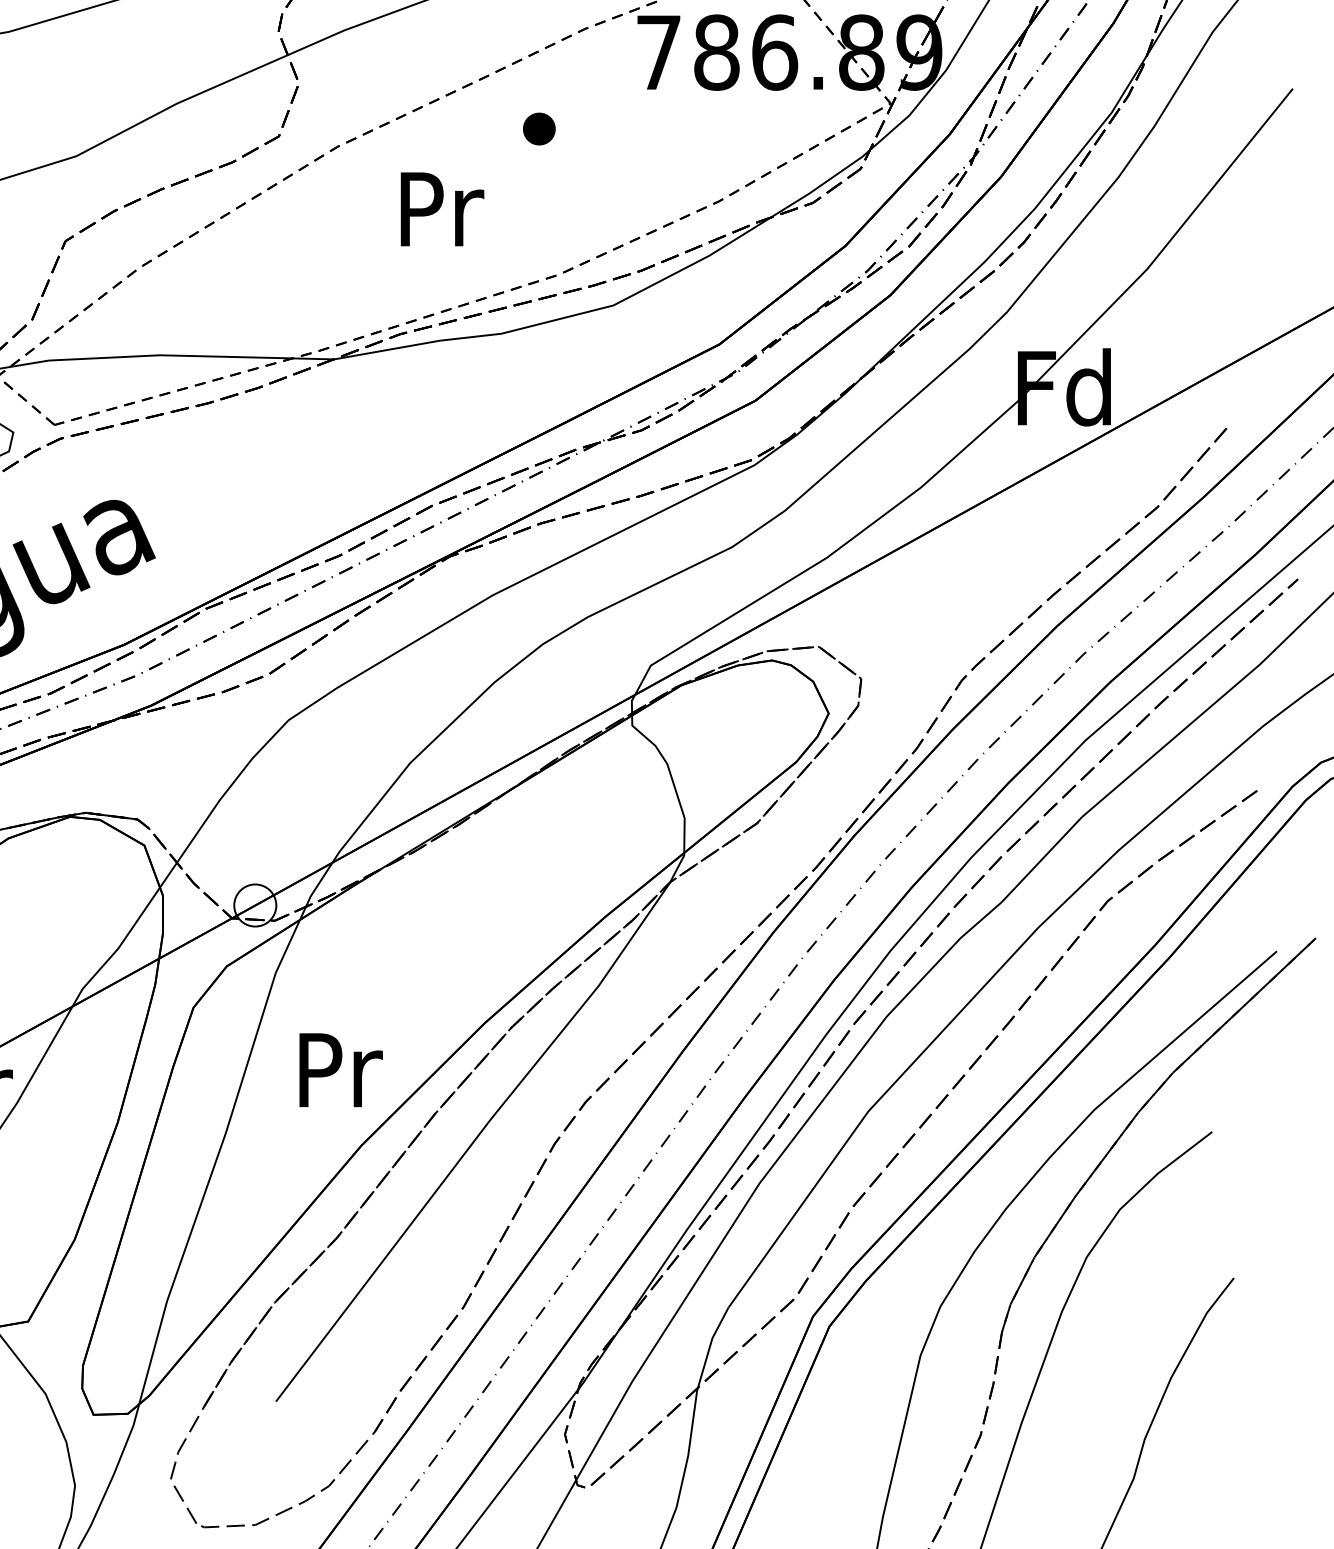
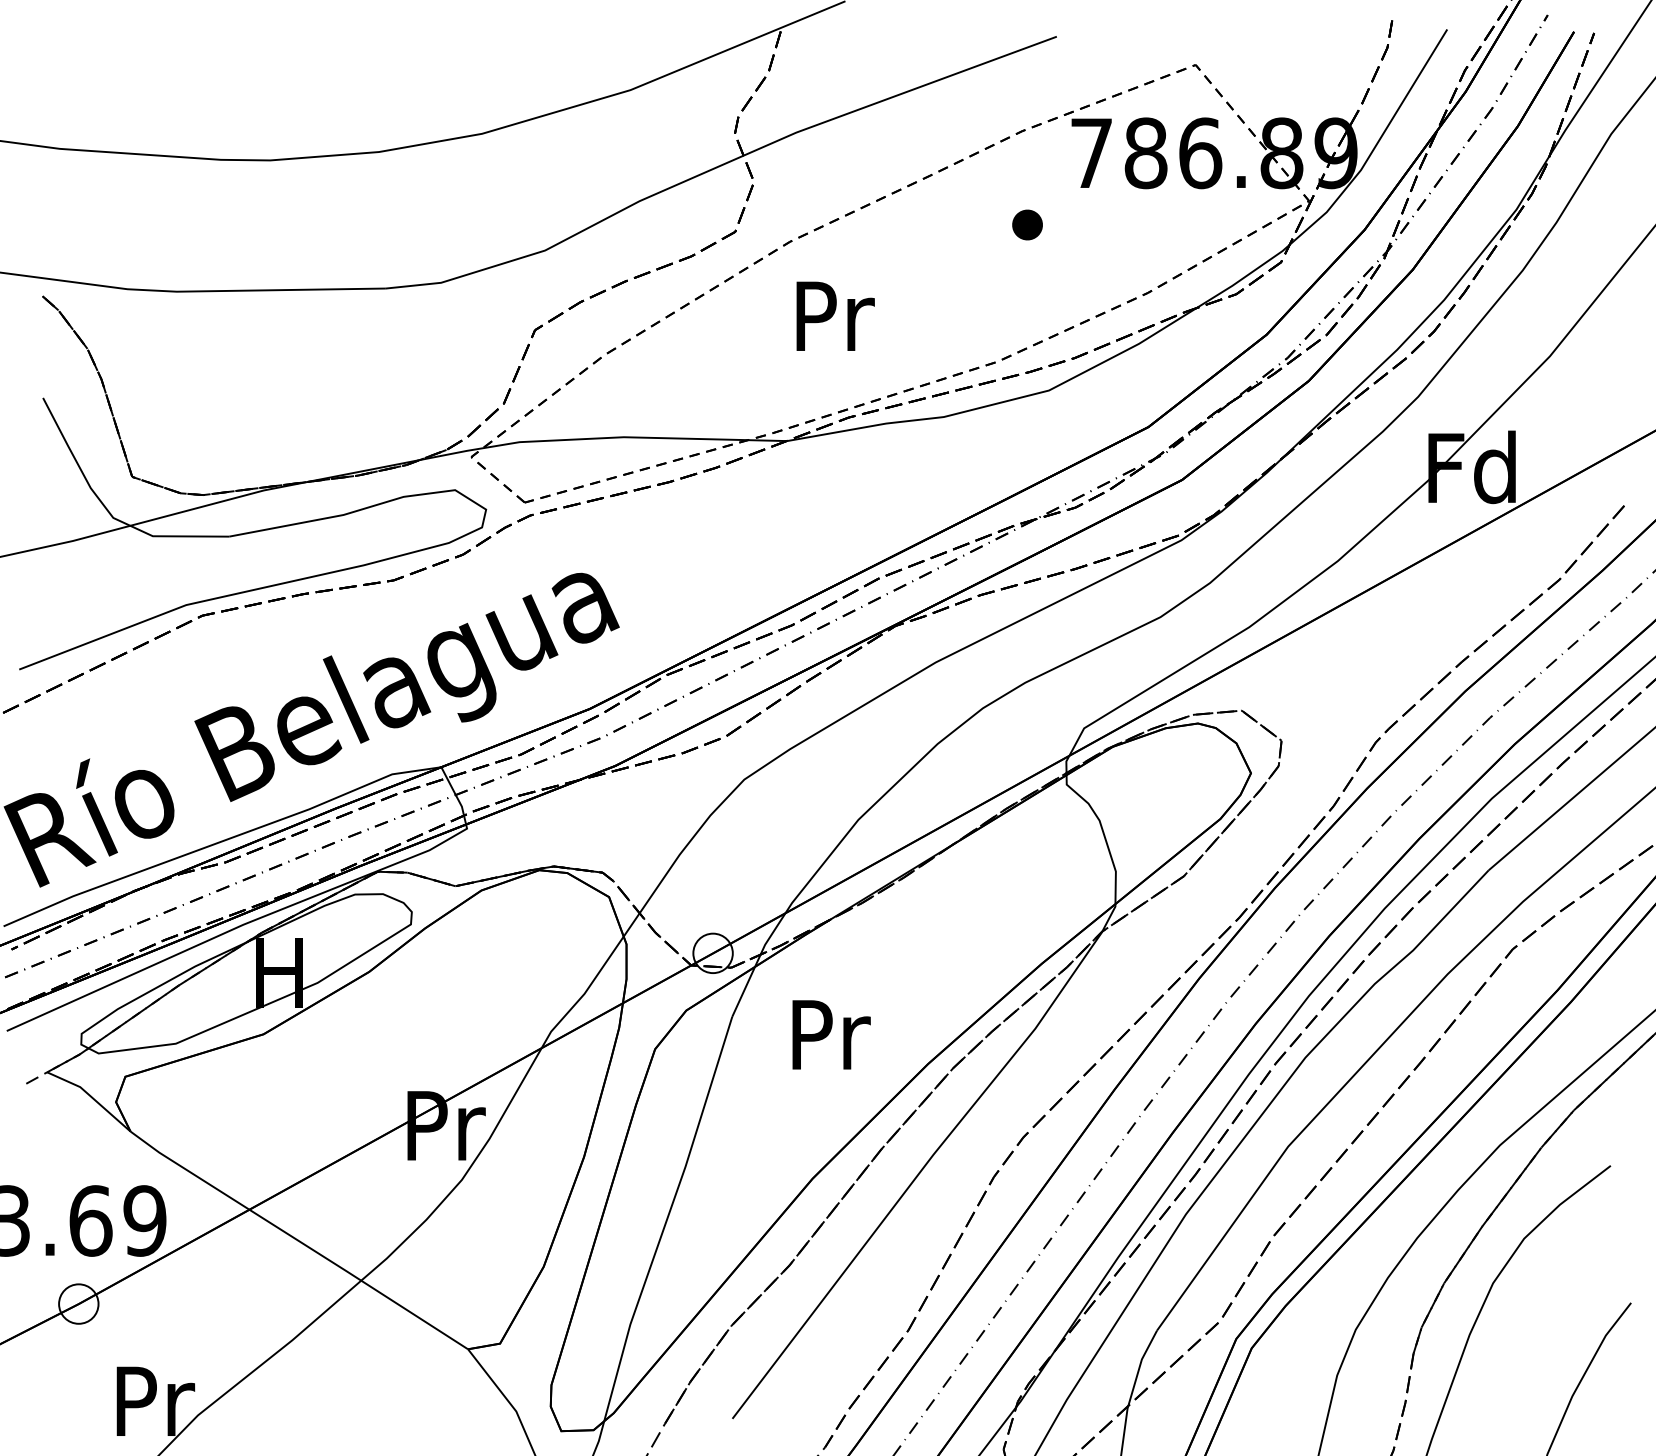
part: (539, 128) -> (1027, 224), moved
text: (442, 208) -> (835, 315), moved
text: (341, 1069) -> (831, 1034), moved

